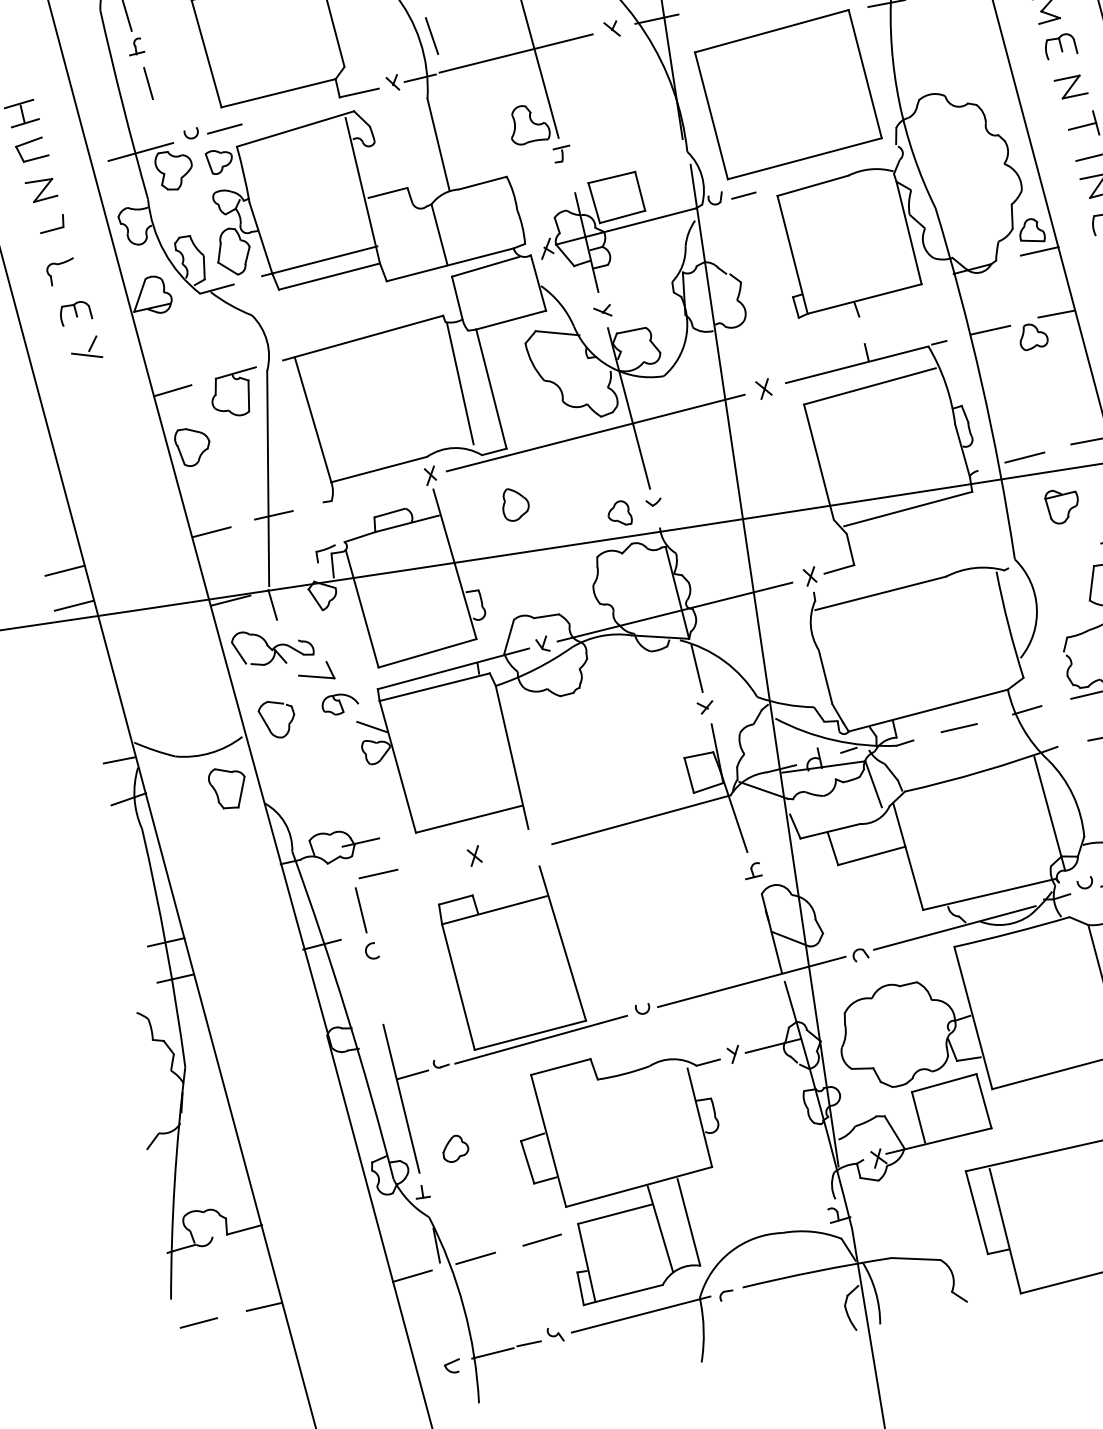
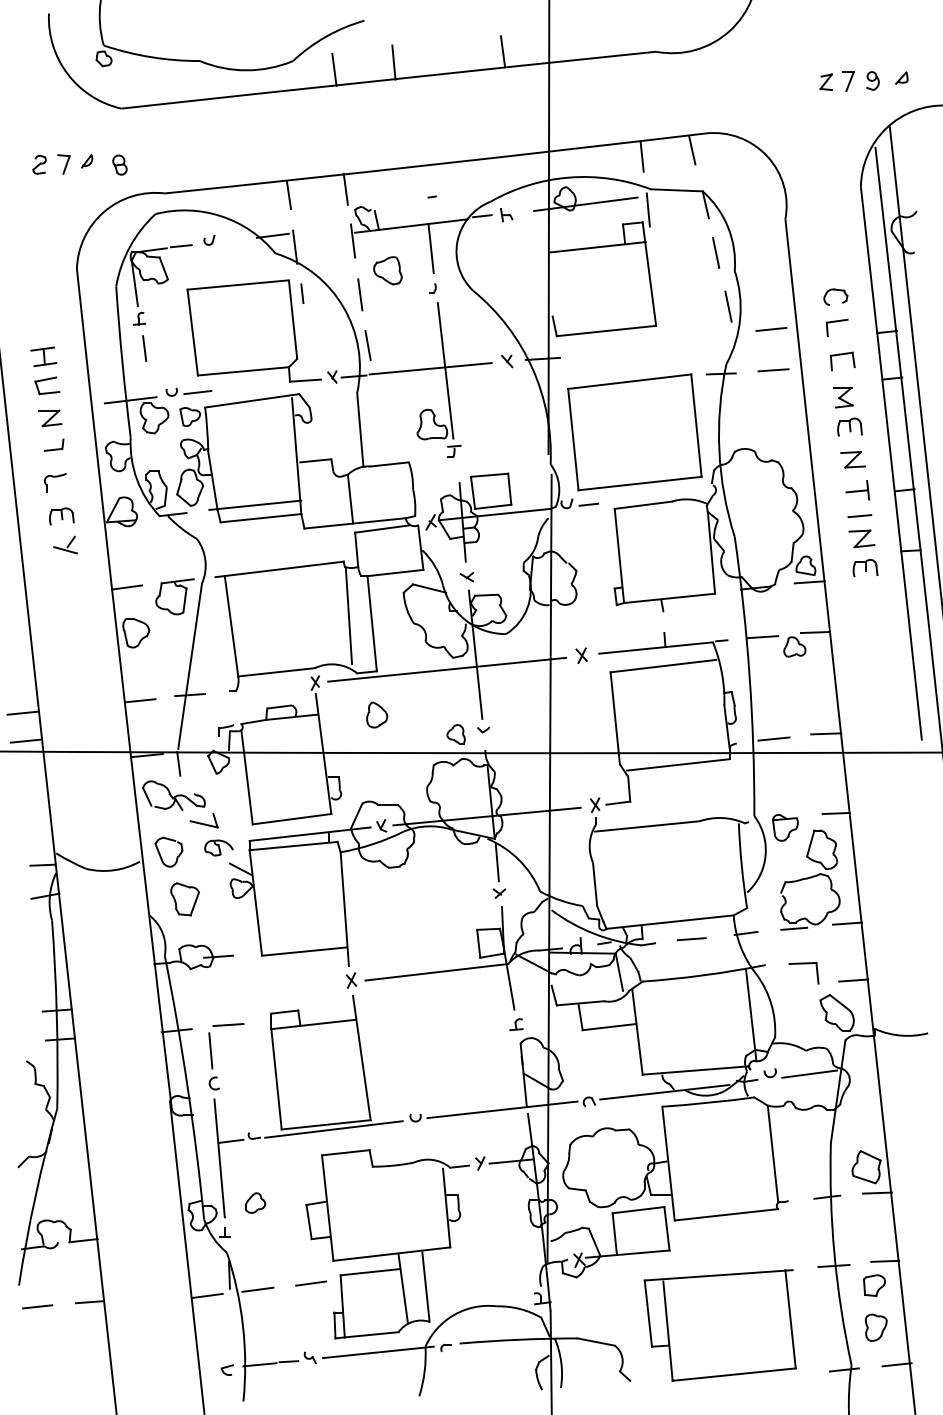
part: (1062, 505) -> (785, 827), moved
part: (227, 788) -> (184, 899), moved
part: (474, 856) -> (351, 980), moved
part: (364, 917) -> (212, 1056), moved

